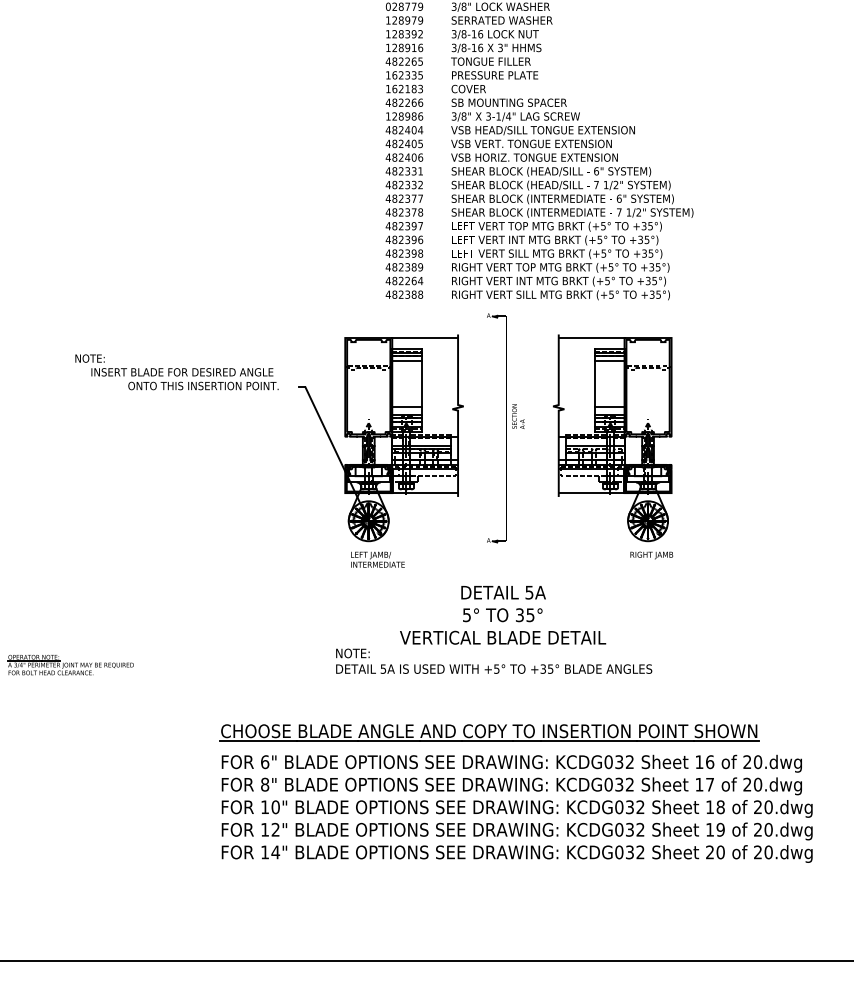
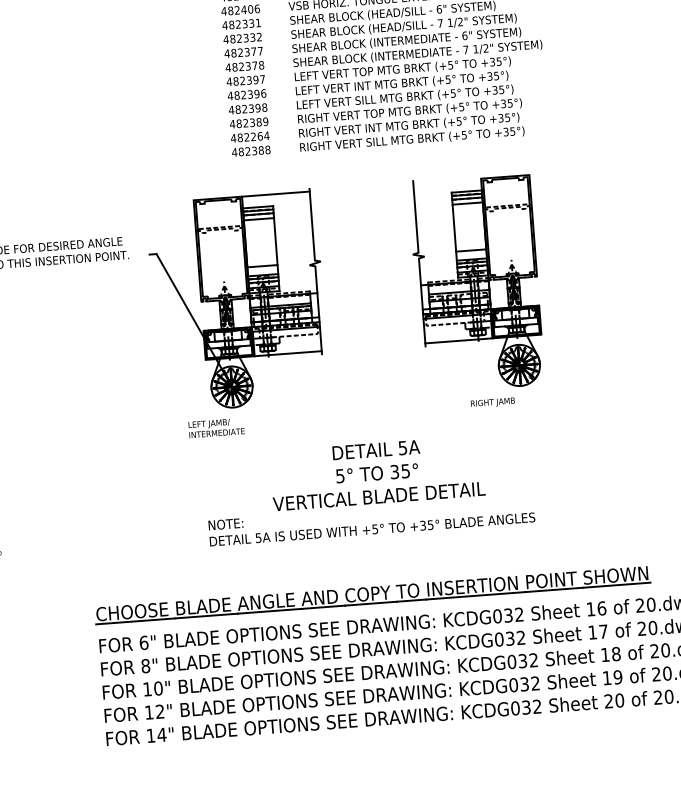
line: (591, 338) -> (447, 181), removed
part: (505, 428) -> (365, 281), removed
text: (651, 555) -> (492, 402), moved
text: (377, 559) -> (216, 427), moved

